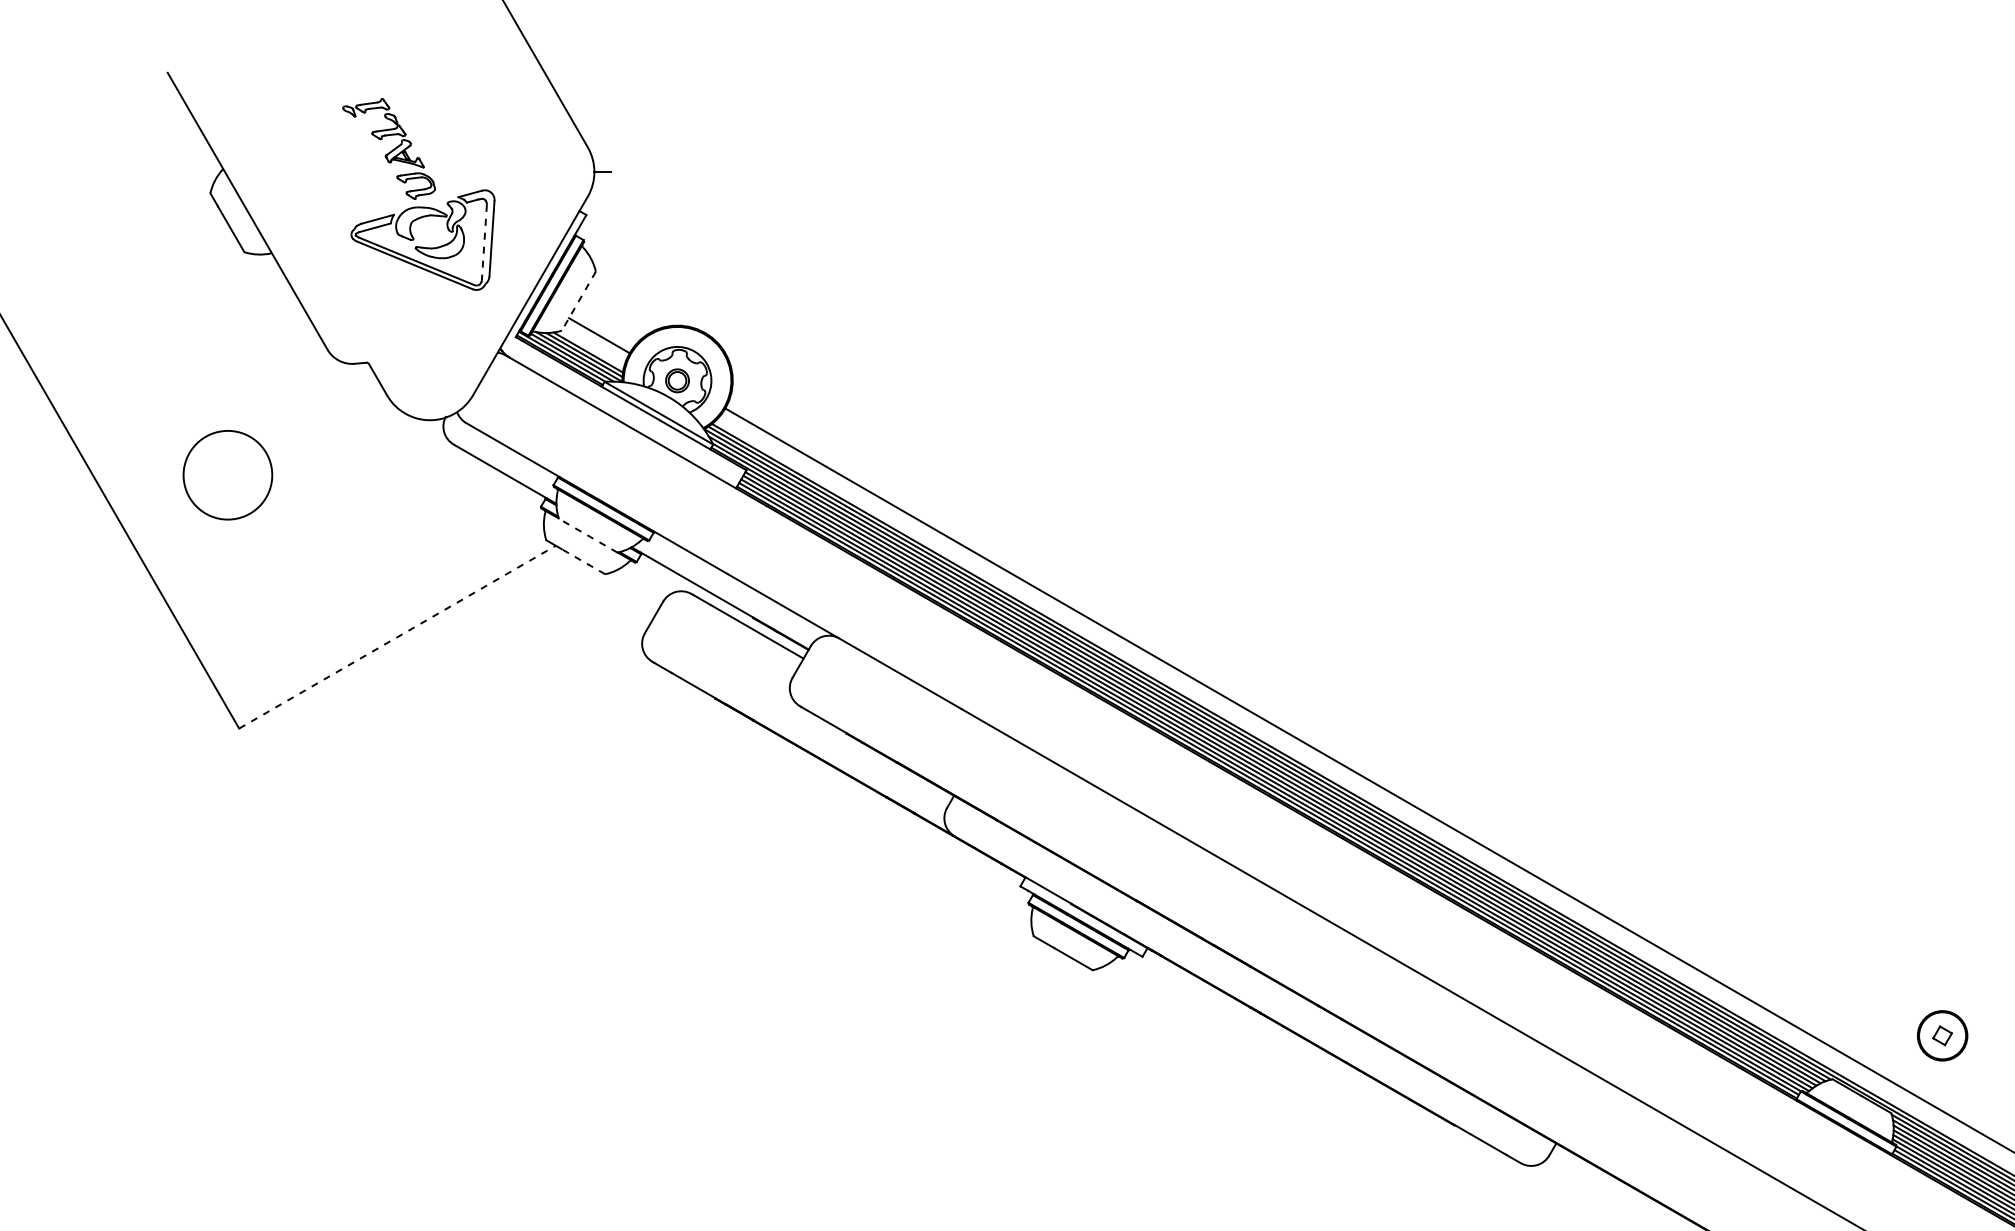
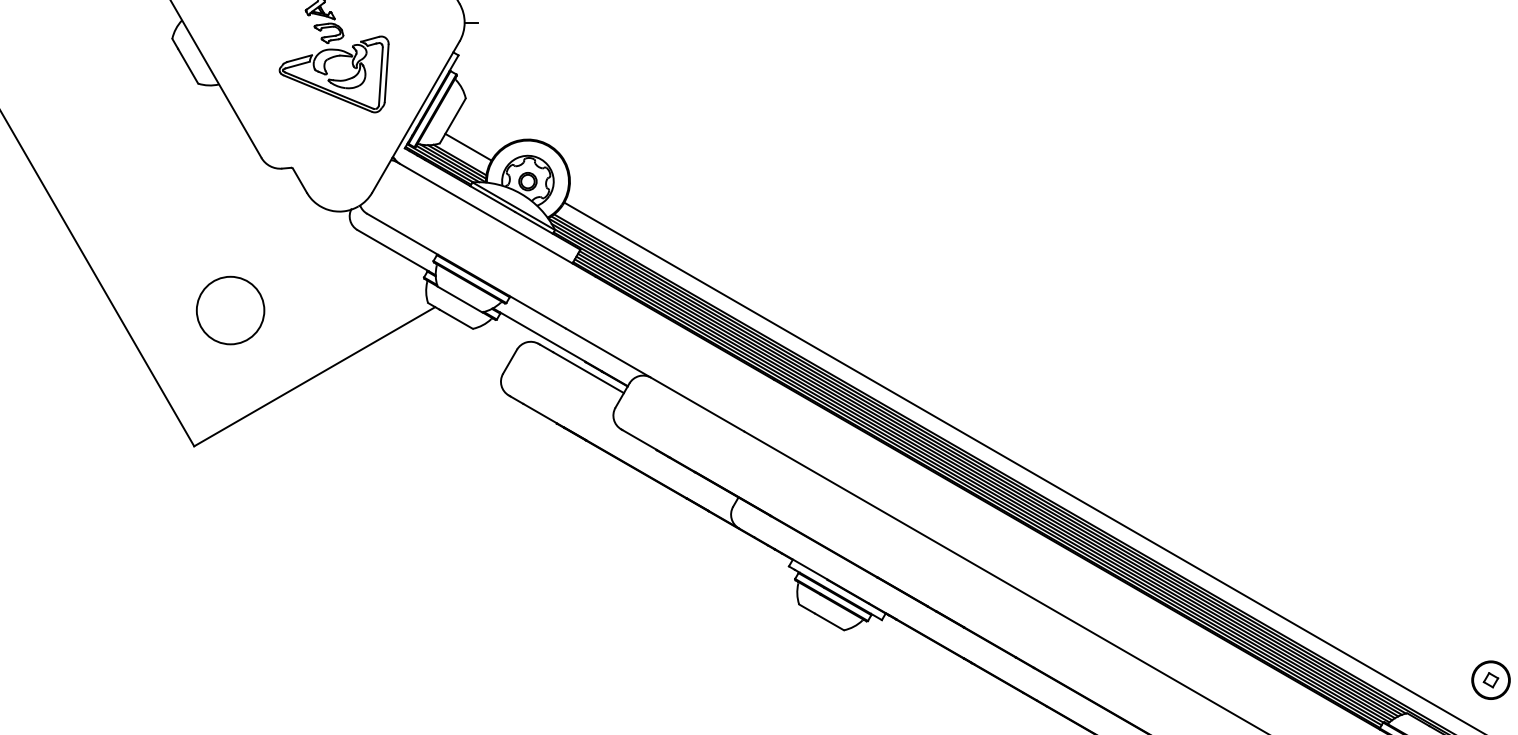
line: (484, 242) -> (380, 76), dashed -> solid
line: (578, 301) -> (452, 121), dashed -> solid
circle: (227, 475) -> (230, 310), moved
line: (588, 535) -> (460, 299), dashed -> solid
line: (582, 561) -> (455, 319), dashed -> solid
line: (397, 637) -> (314, 376), dashed -> solid

